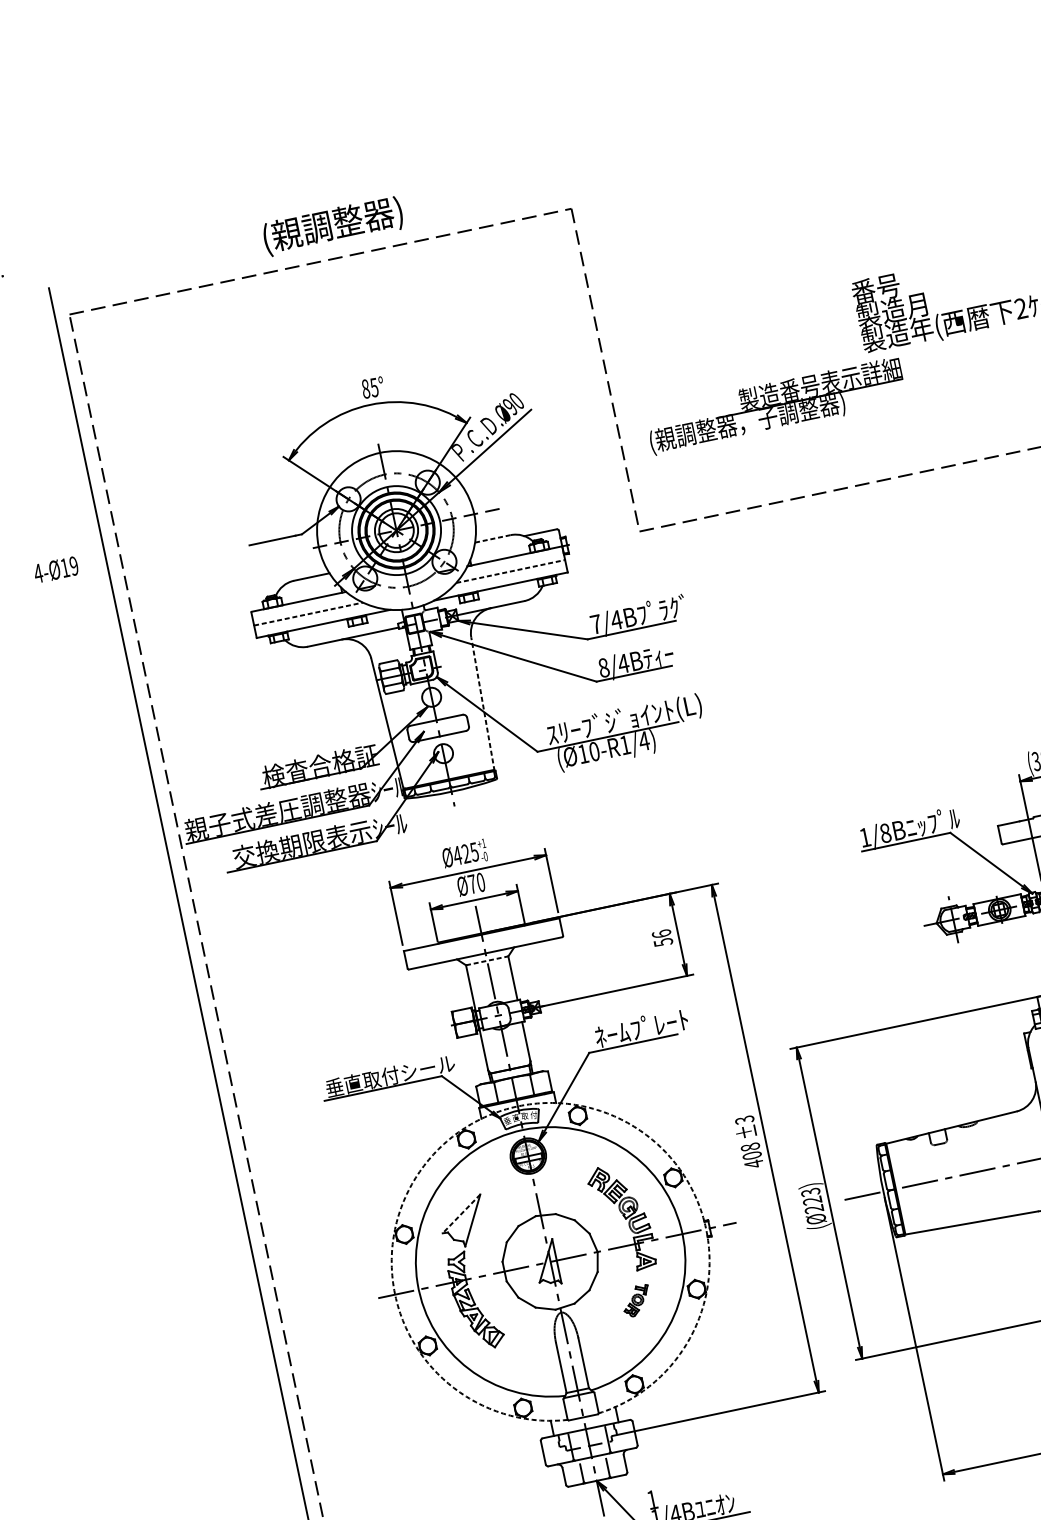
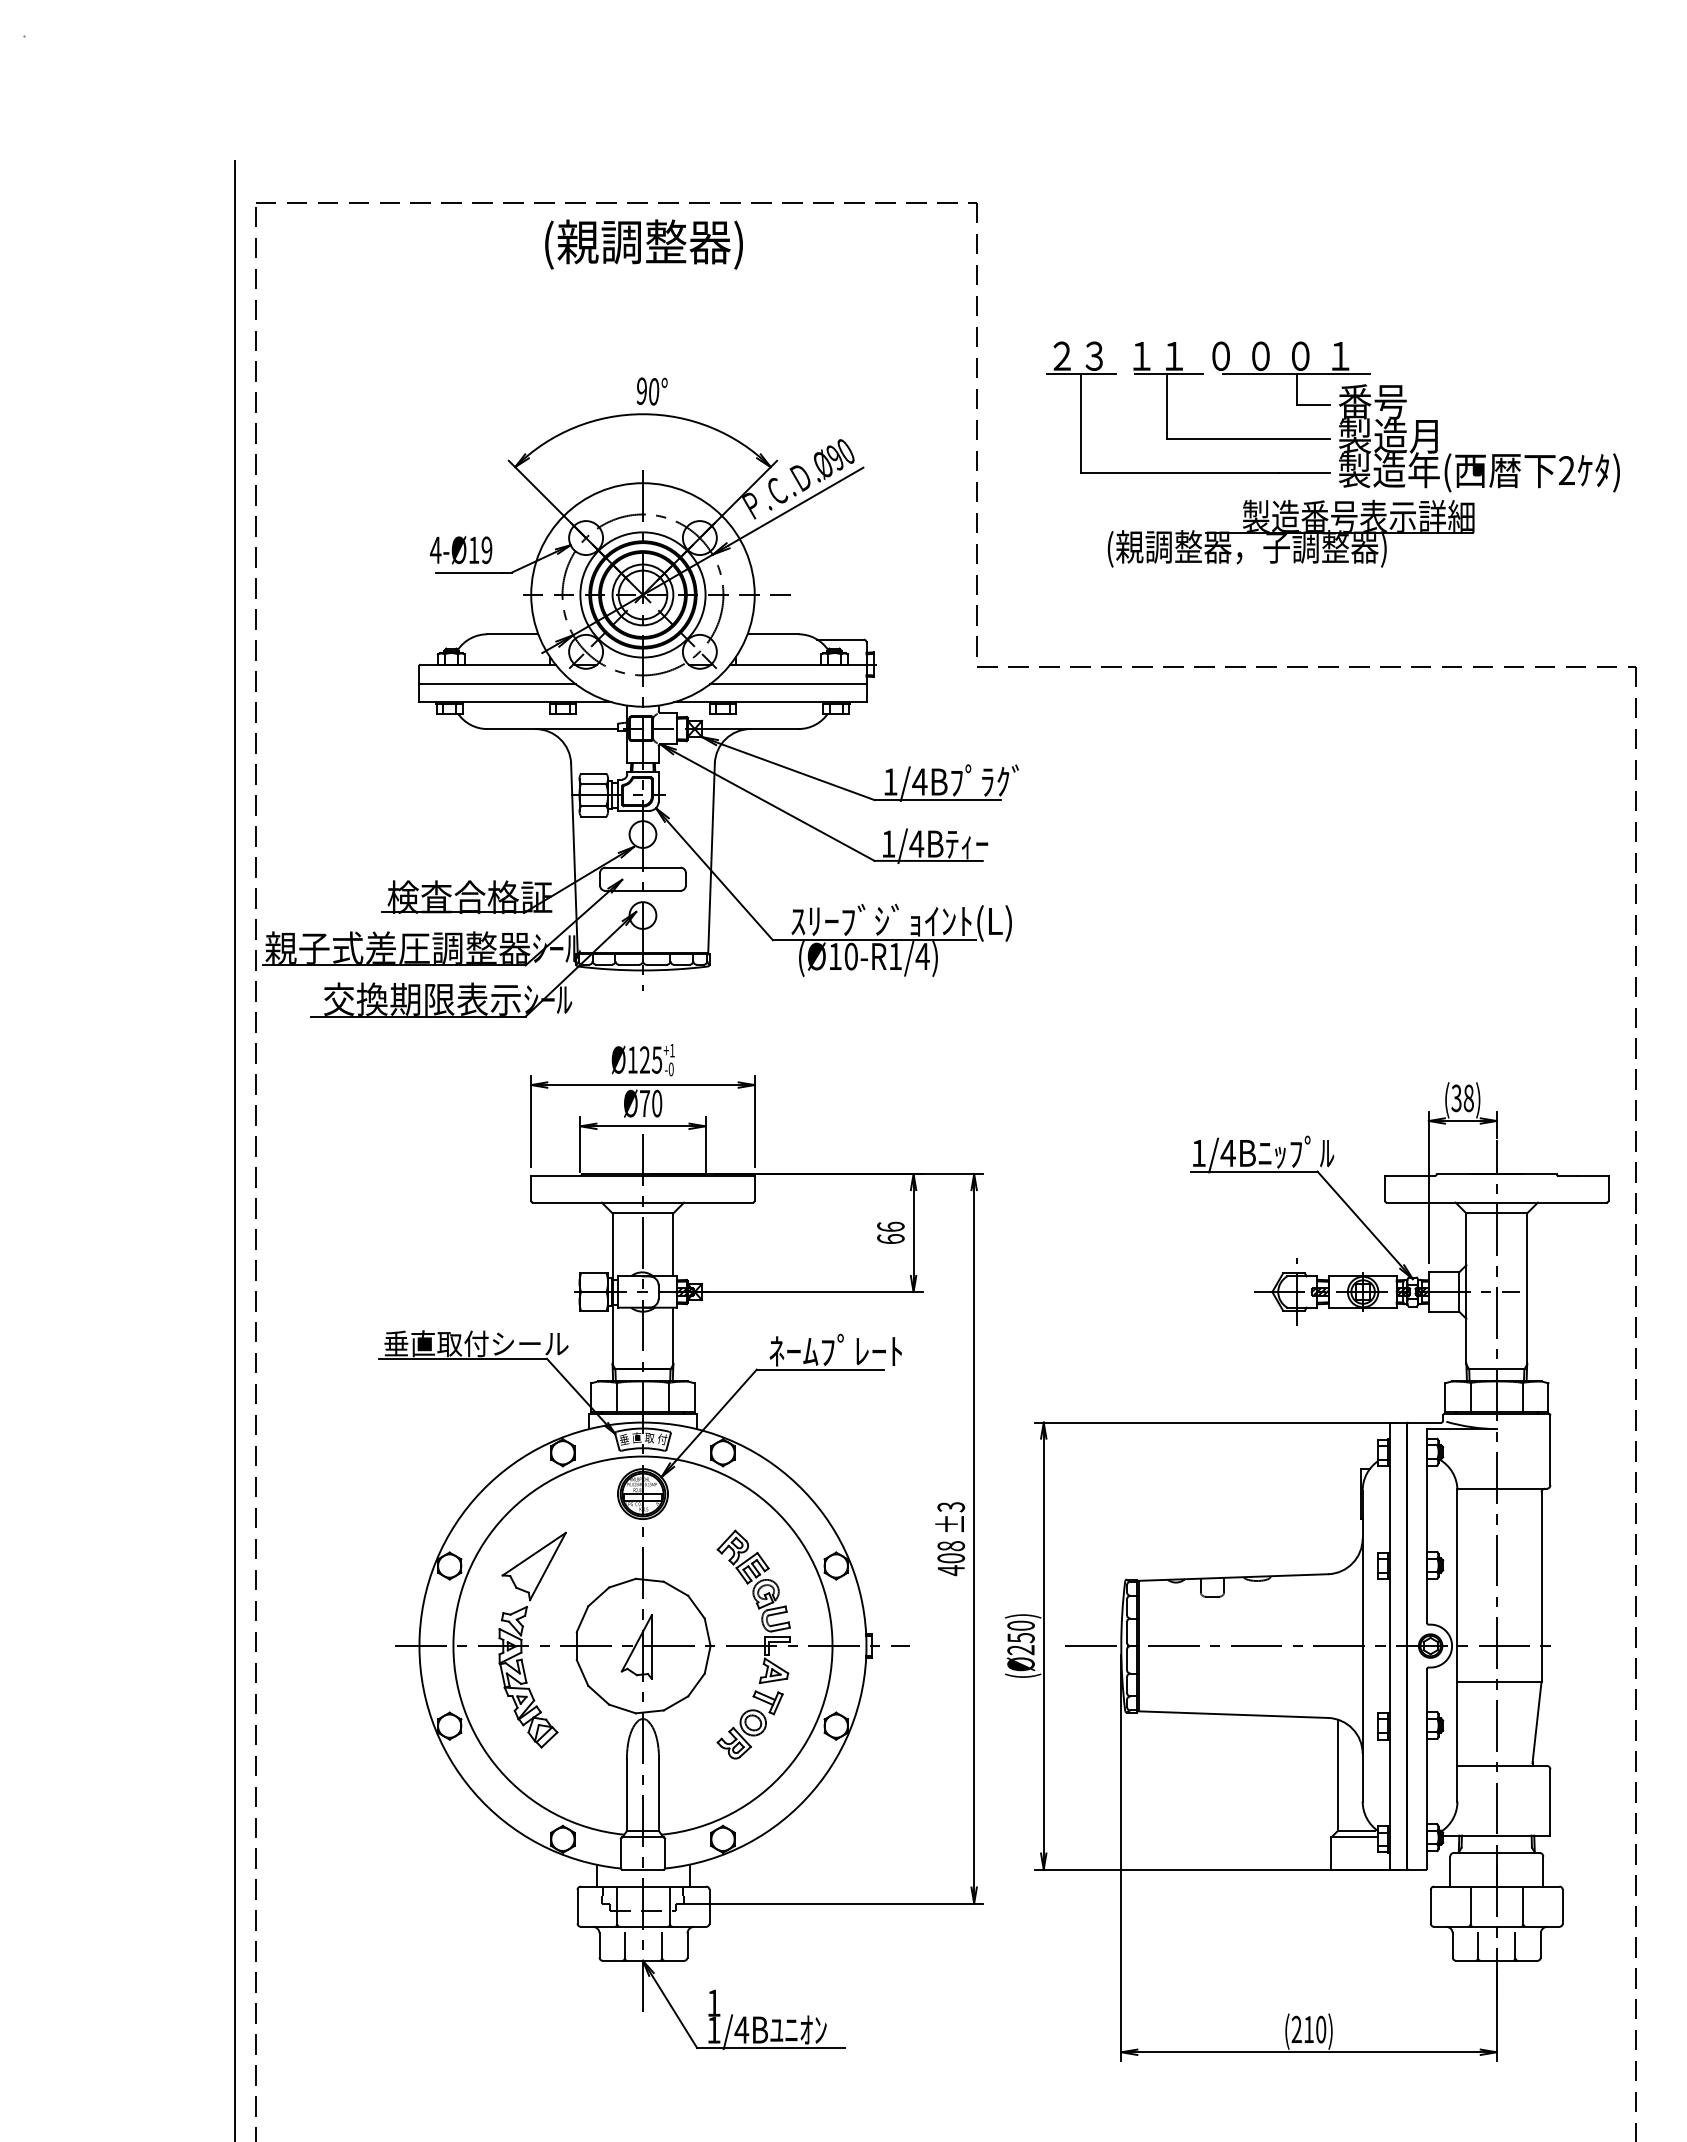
text: (332, 226) -> (643, 244), moved
part: (767, 338) -> (1208, 438), added
text: (369, 388) -> (647, 391), 85° -> 90°
part: (775, 406) -> (1290, 533), moved
line: (493, 538) -> (773, 634), dashed -> solid
text: (55, 570) -> (460, 550), moved
line: (510, 571) -> (787, 684), dashed -> solid
line: (309, 614) -> (498, 684), dashed -> solid
text: (596, 624) -> (890, 781), 7/4B -> 1/4B
text: (603, 667) -> (888, 843), 8/4B -> 1/4B
line: (482, 703) -> (711, 858), dashed -> solid
text: (885, 833) -> (1227, 1153), 1/8B -> 1/4B
text: (457, 855) -> (632, 1059), Ø425 -> Ø125
text: (663, 942) -> (890, 1239), 56 -> 66
line: (487, 960) -> (643, 1213), dashed -> solid
arc: (517, 1106) -> (642, 1422), dashed -> solid
text: (811, 1196) -> (1020, 1631), (Ø223) -> (Ø250)
line: (461, 1214) -> (533, 1554), dashed -> solid
part: (636, 1300) -> (749, 1724), size x1.67

